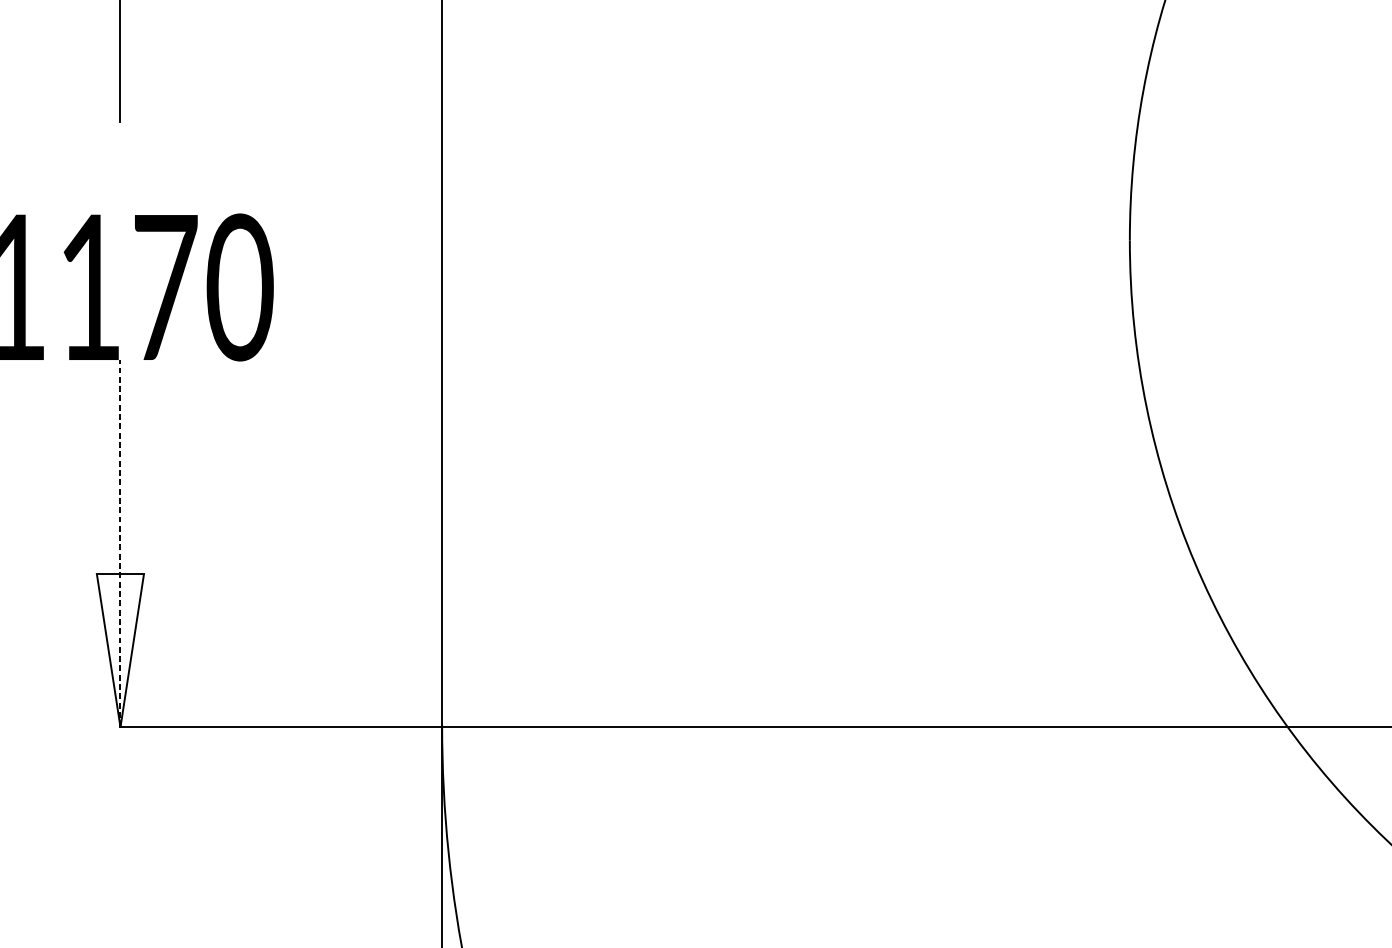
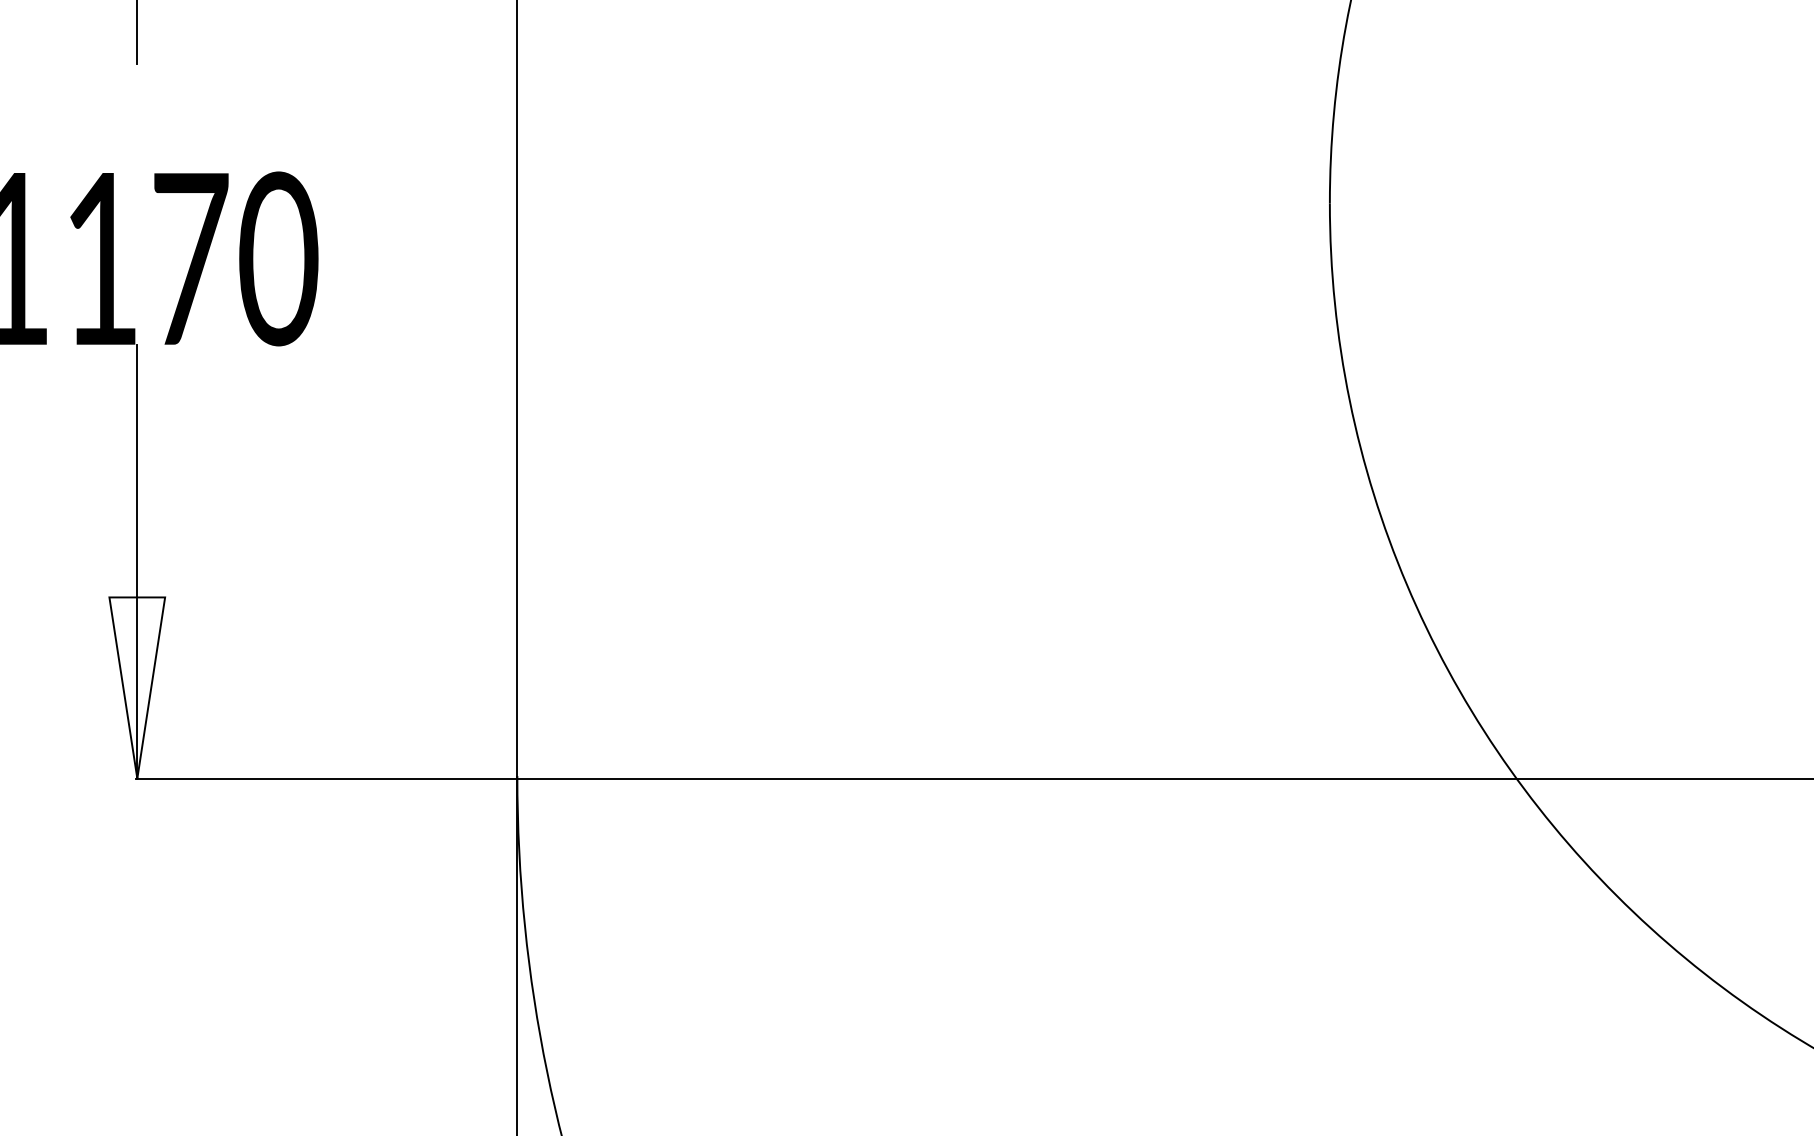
line: (120, 543) -> (137, 561), dashed -> solid

